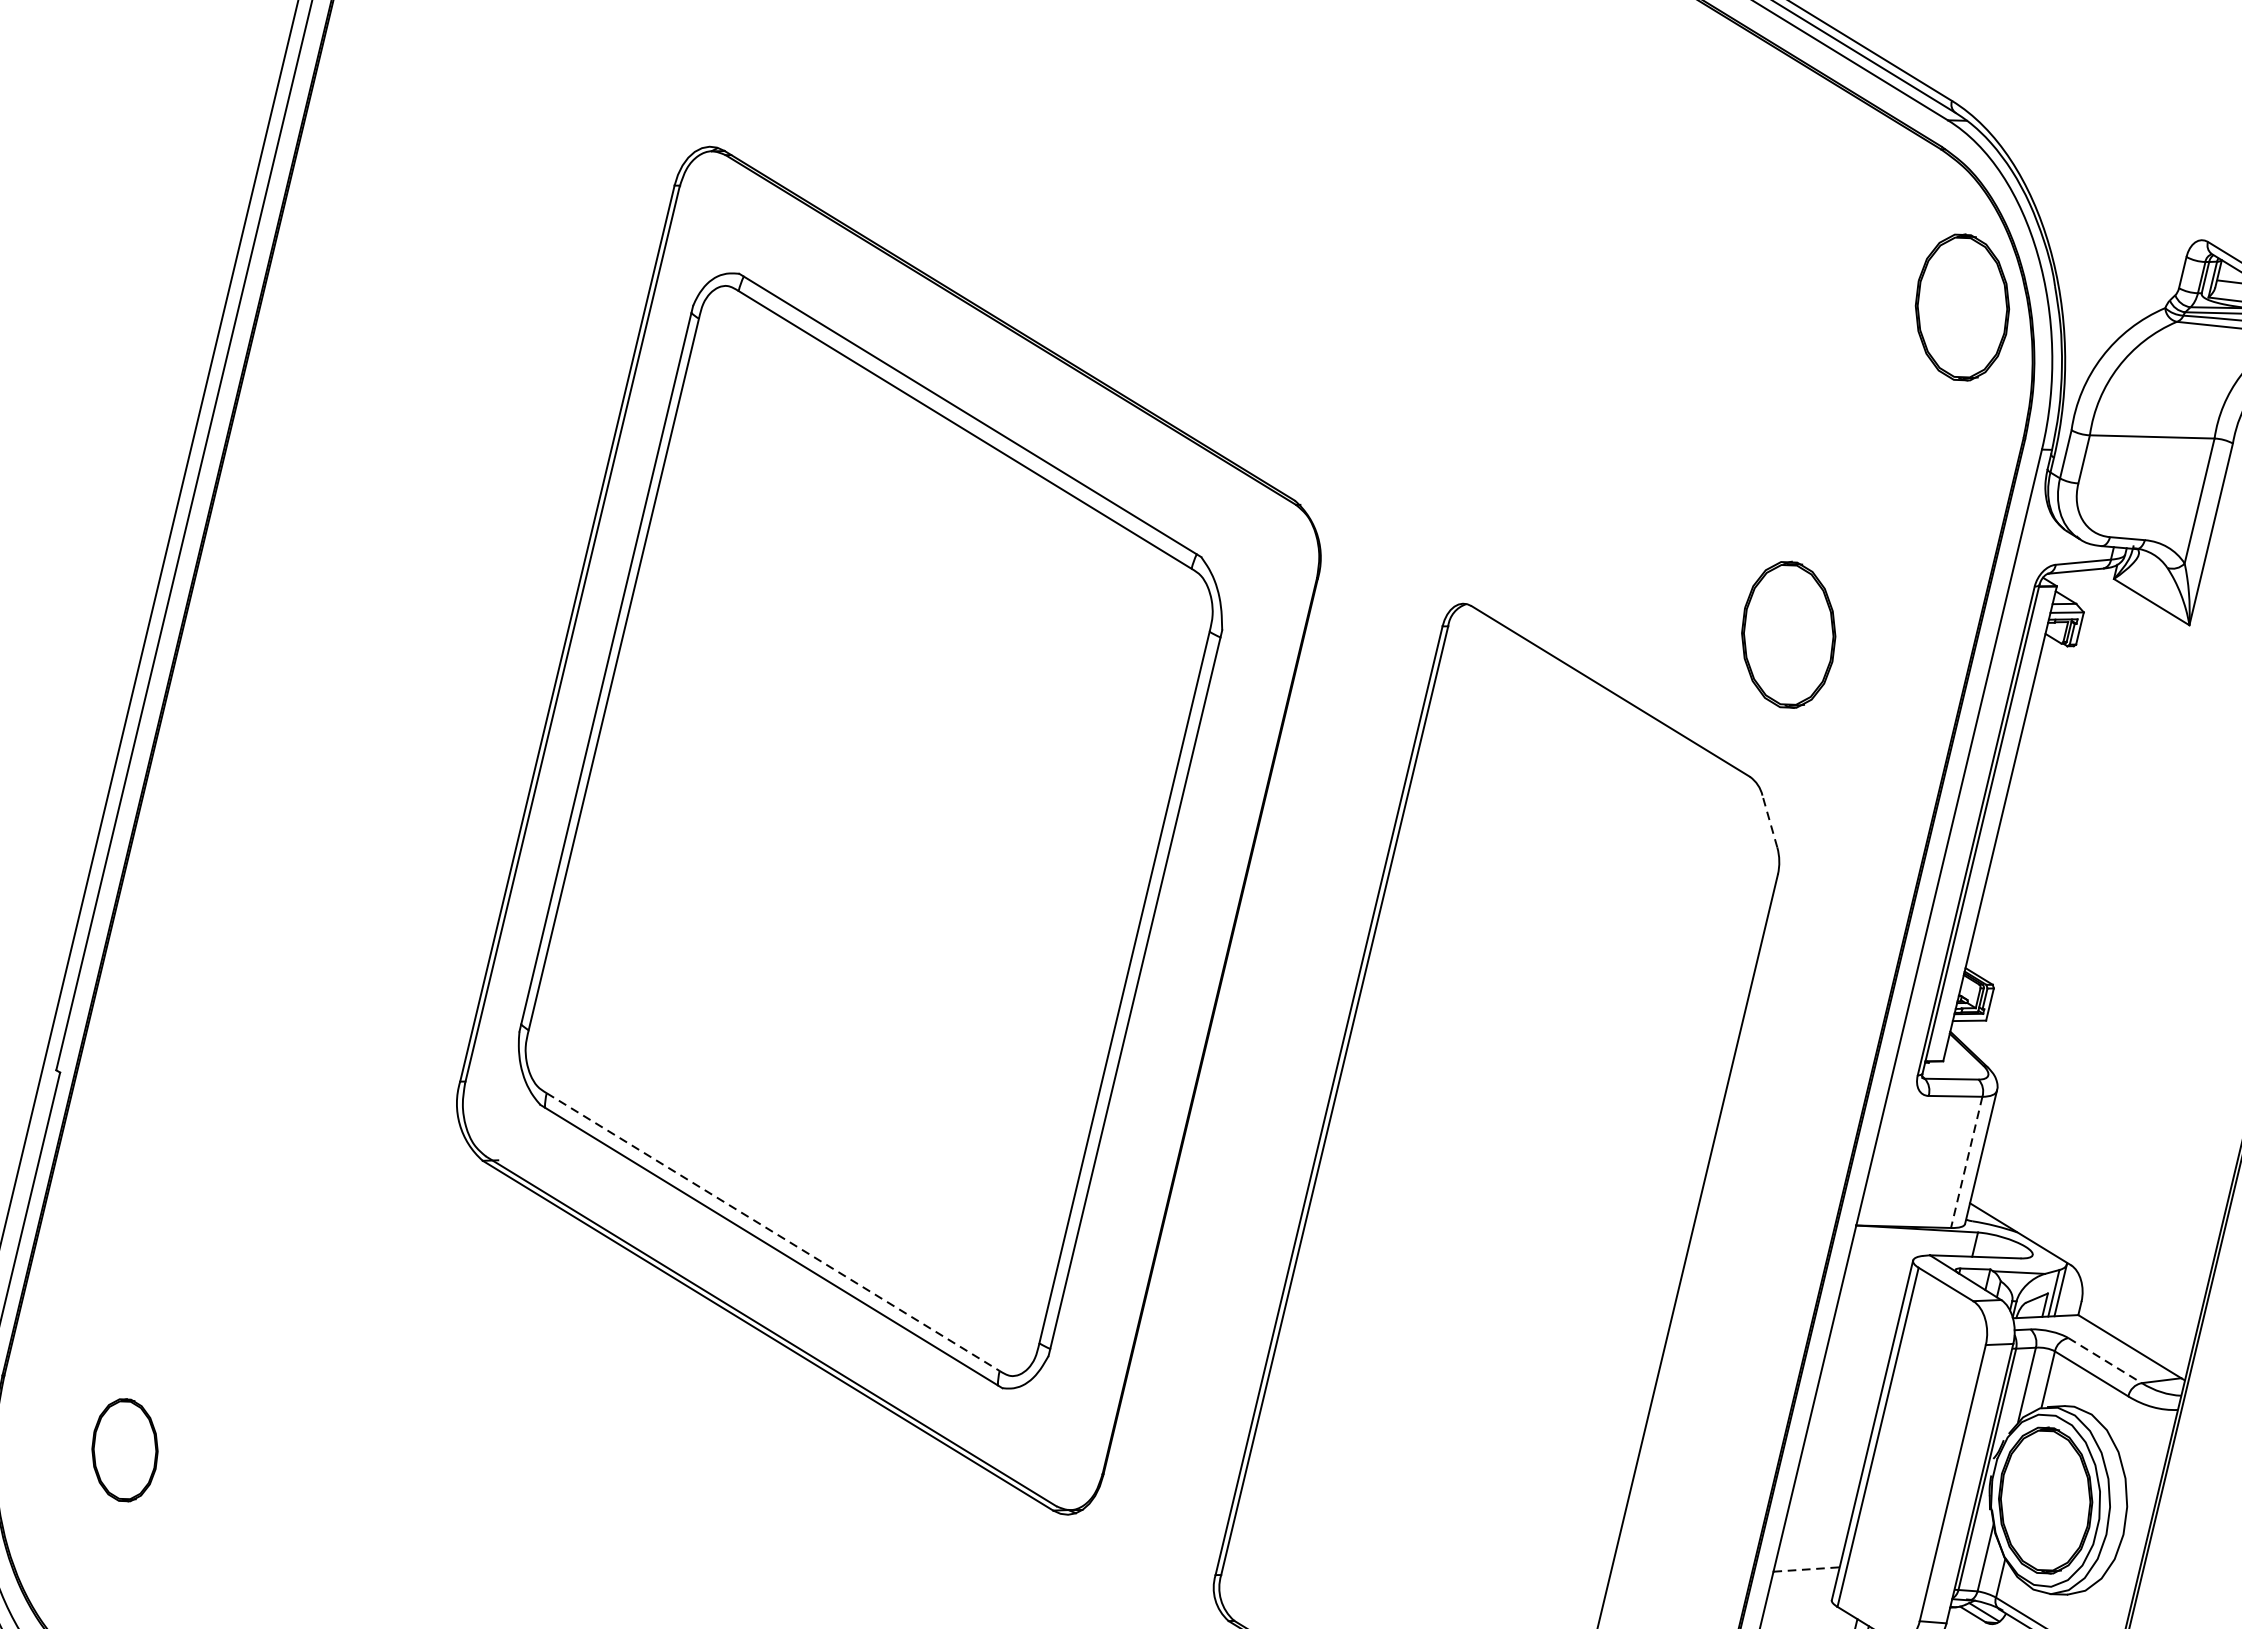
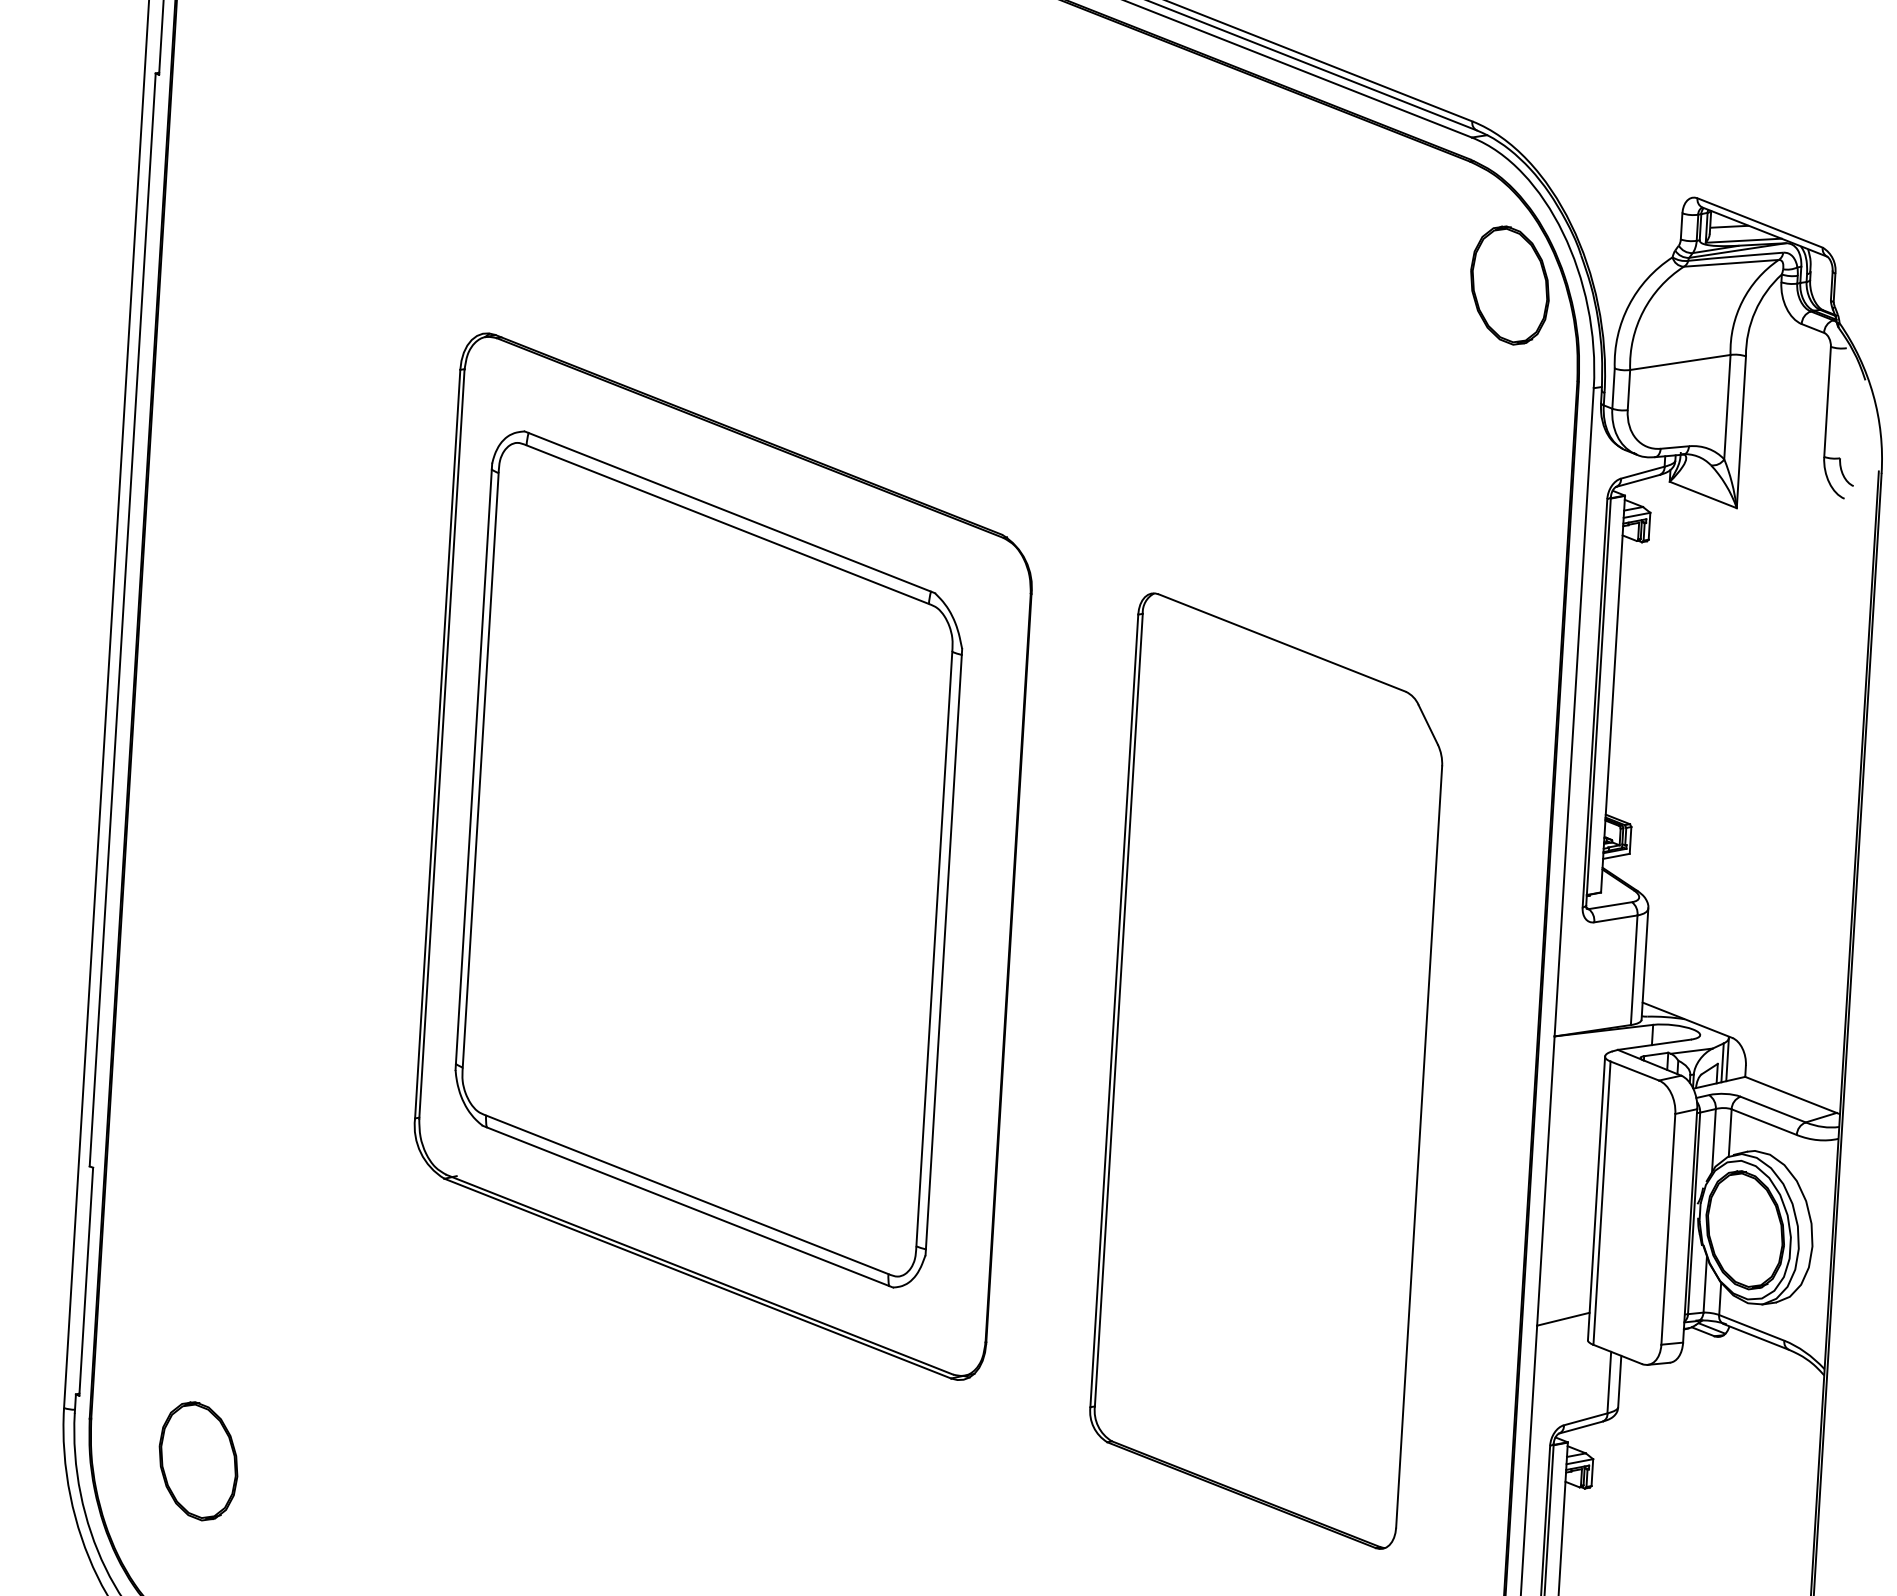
part: (1788, 634) -> (1416, 572), removed
line: (1770, 821) -> (1428, 724), dashed -> solid
line: (1967, 1162) -> (1634, 970), dashed -> solid
line: (773, 1232) -> (687, 1195), dashed -> solid
line: (2105, 1360) -> (1773, 1109), dashed -> solid
part: (124, 1450) -> (198, 1461), size x1.43
line: (1806, 1569) -> (1563, 1319), dashed -> solid

